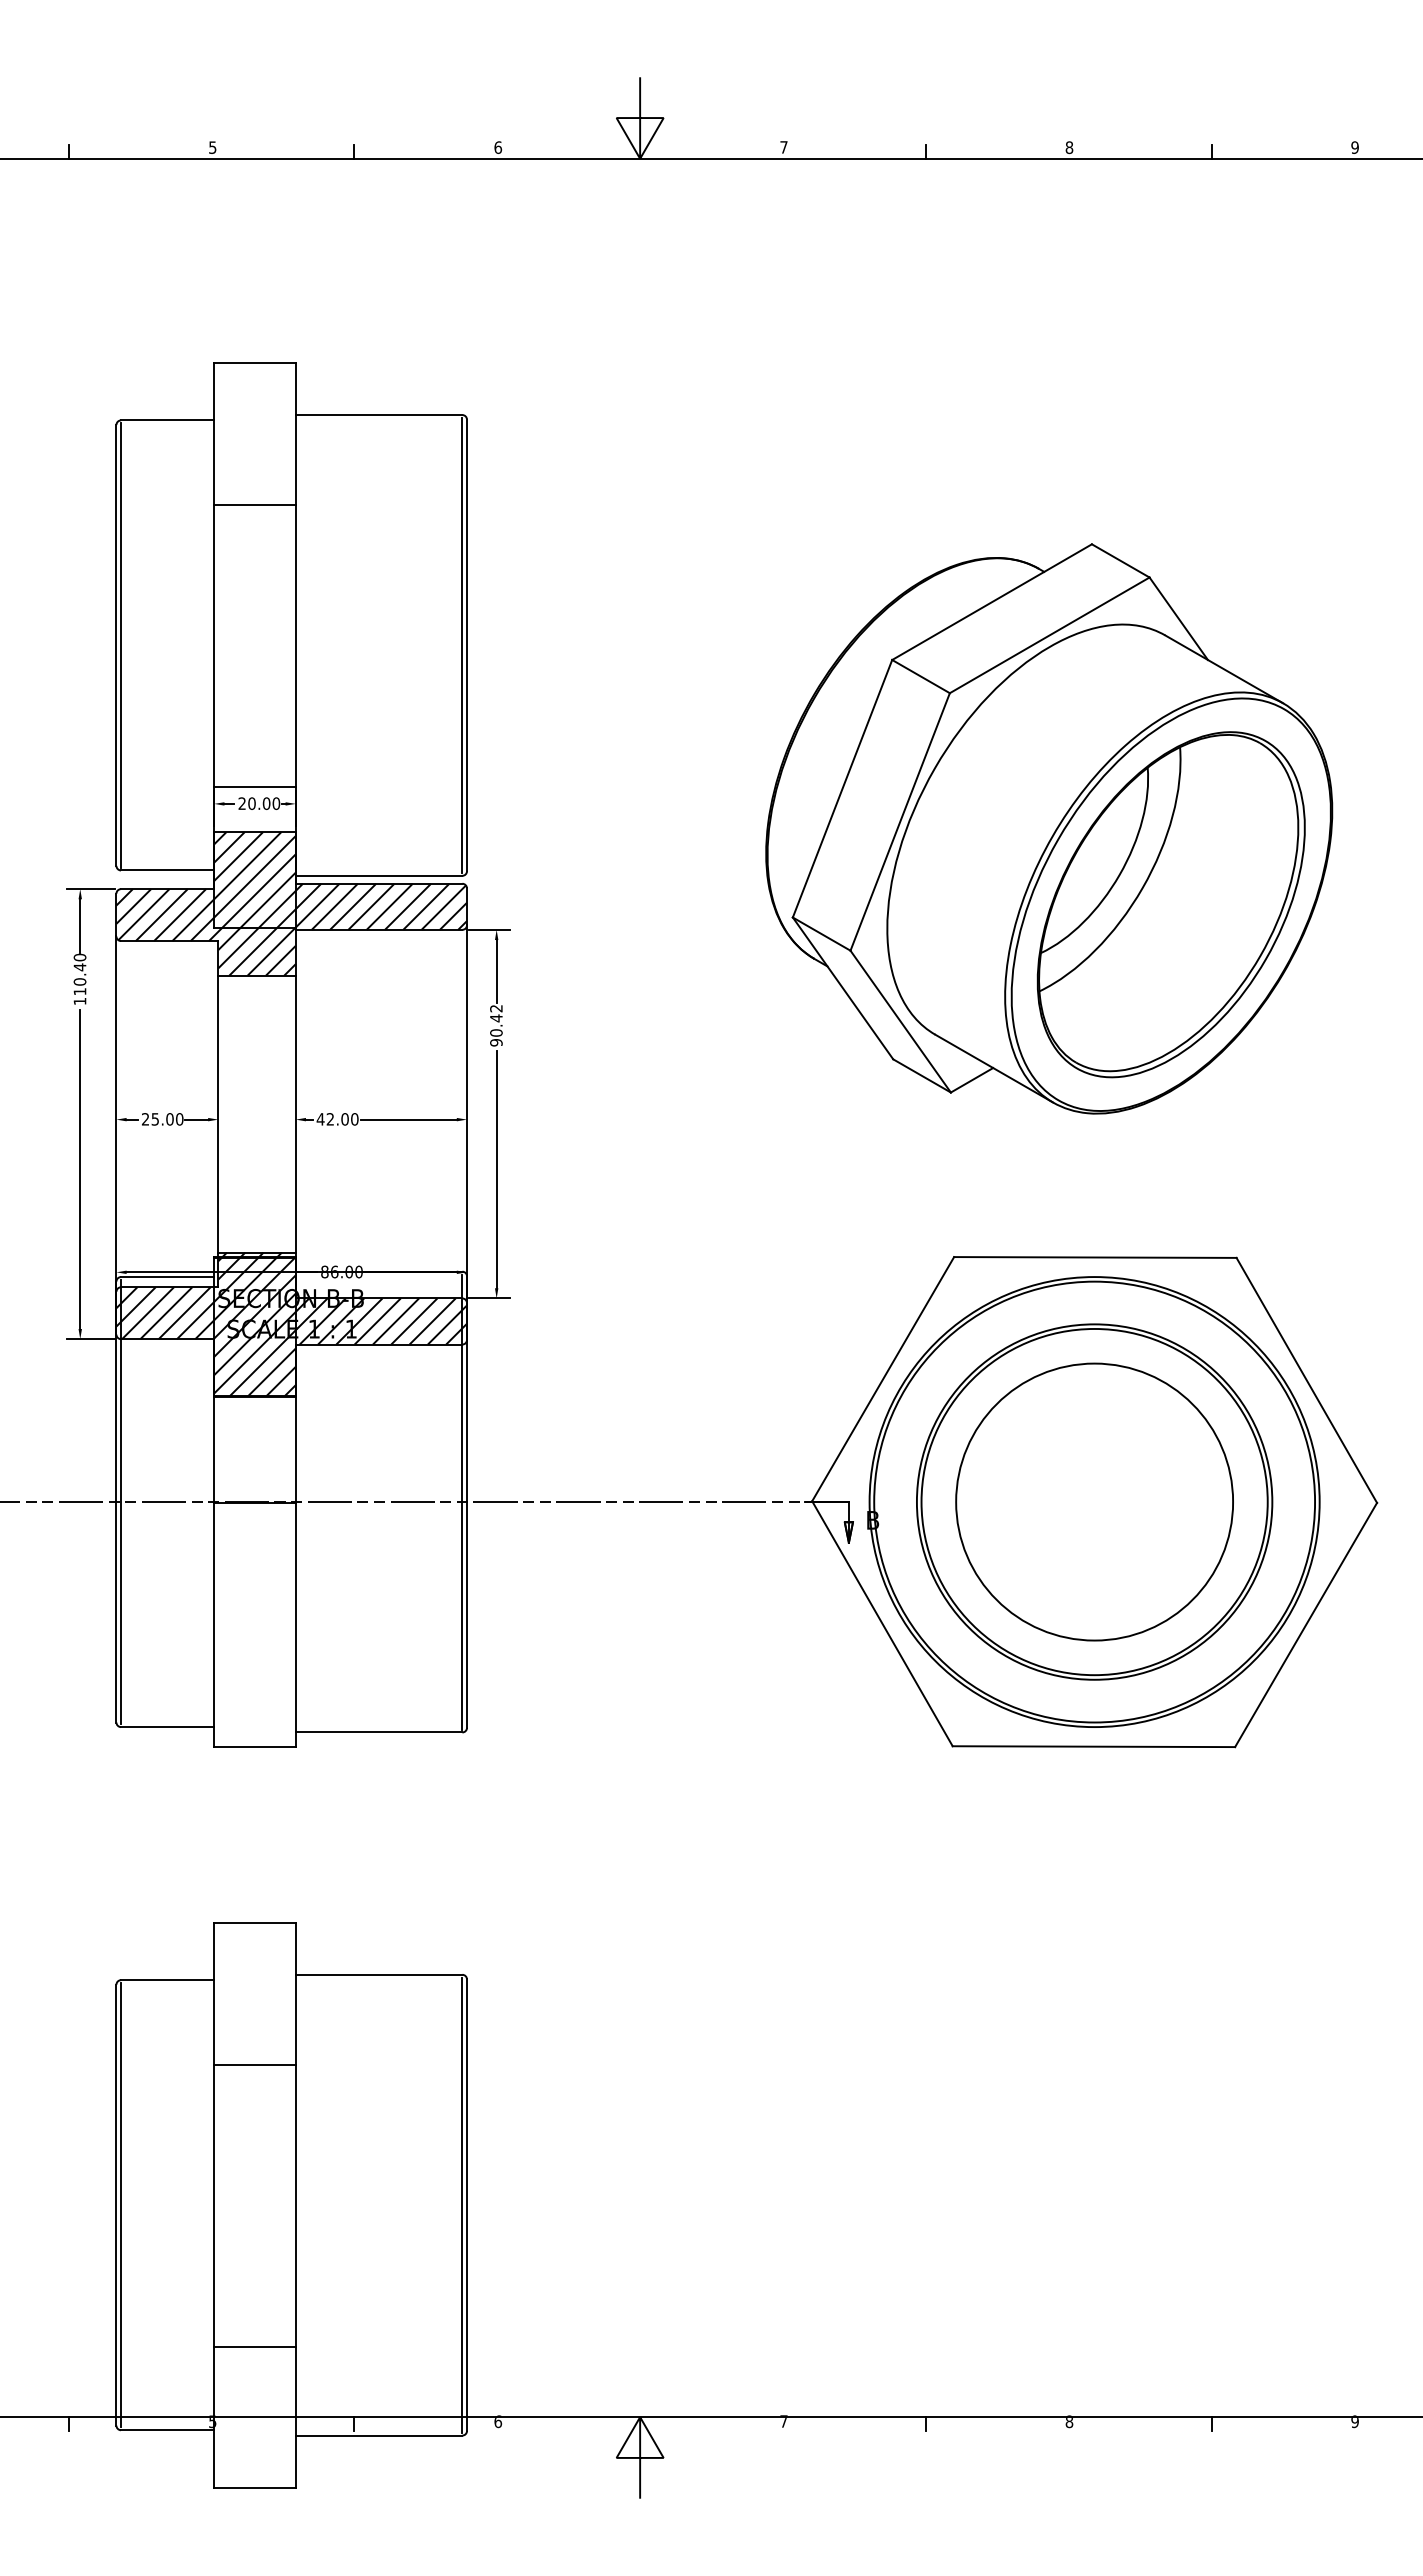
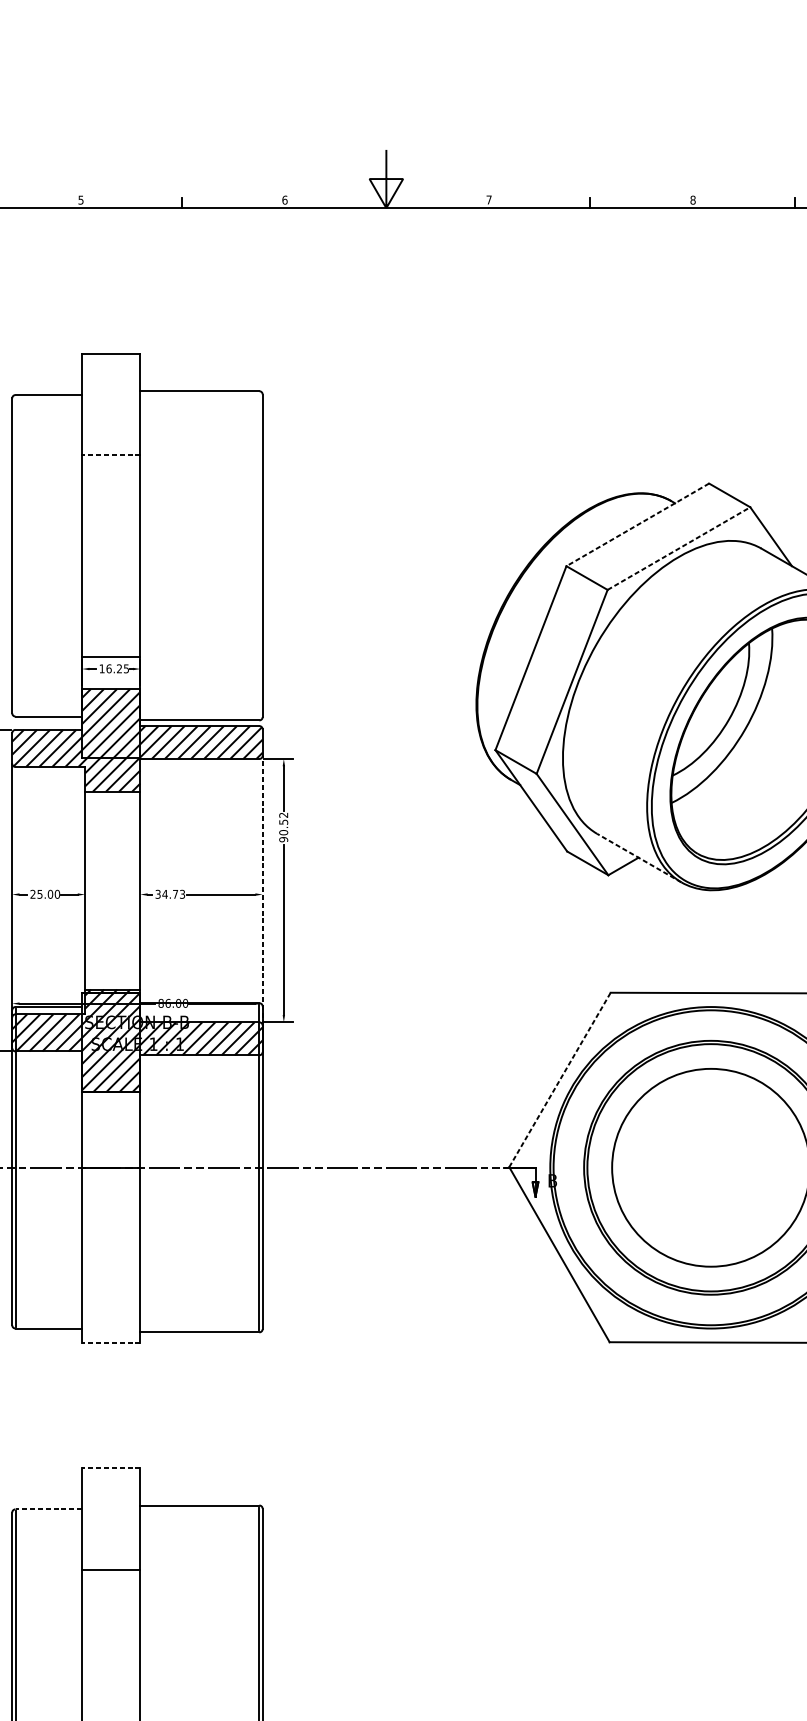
line: (255, 504) -> (111, 455), solid -> dashed
line: (991, 602) -> (637, 525), solid -> dashed
line: (1050, 635) -> (679, 548), solid -> dashed
line: (121, 645) -> (15, 555), removed
line: (462, 645) -> (259, 555), removed
text: (259, 803) -> (114, 668), 20.00 -> 16.25
text: (496, 1018) -> (283, 822), 90.42 -> 90.52
line: (994, 1068) -> (639, 858), solid -> dashed
line: (467, 1114) -> (263, 890), solid -> dashed
text: (337, 1119) -> (170, 894), 42.00 -> 34.73
line: (883, 1378) -> (560, 1079), solid -> dashed
line: (255, 1747) -> (111, 1343), solid -> dashed
line: (255, 1922) -> (111, 1468), solid -> dashed
line: (167, 1980) -> (48, 1509), solid -> dashed

